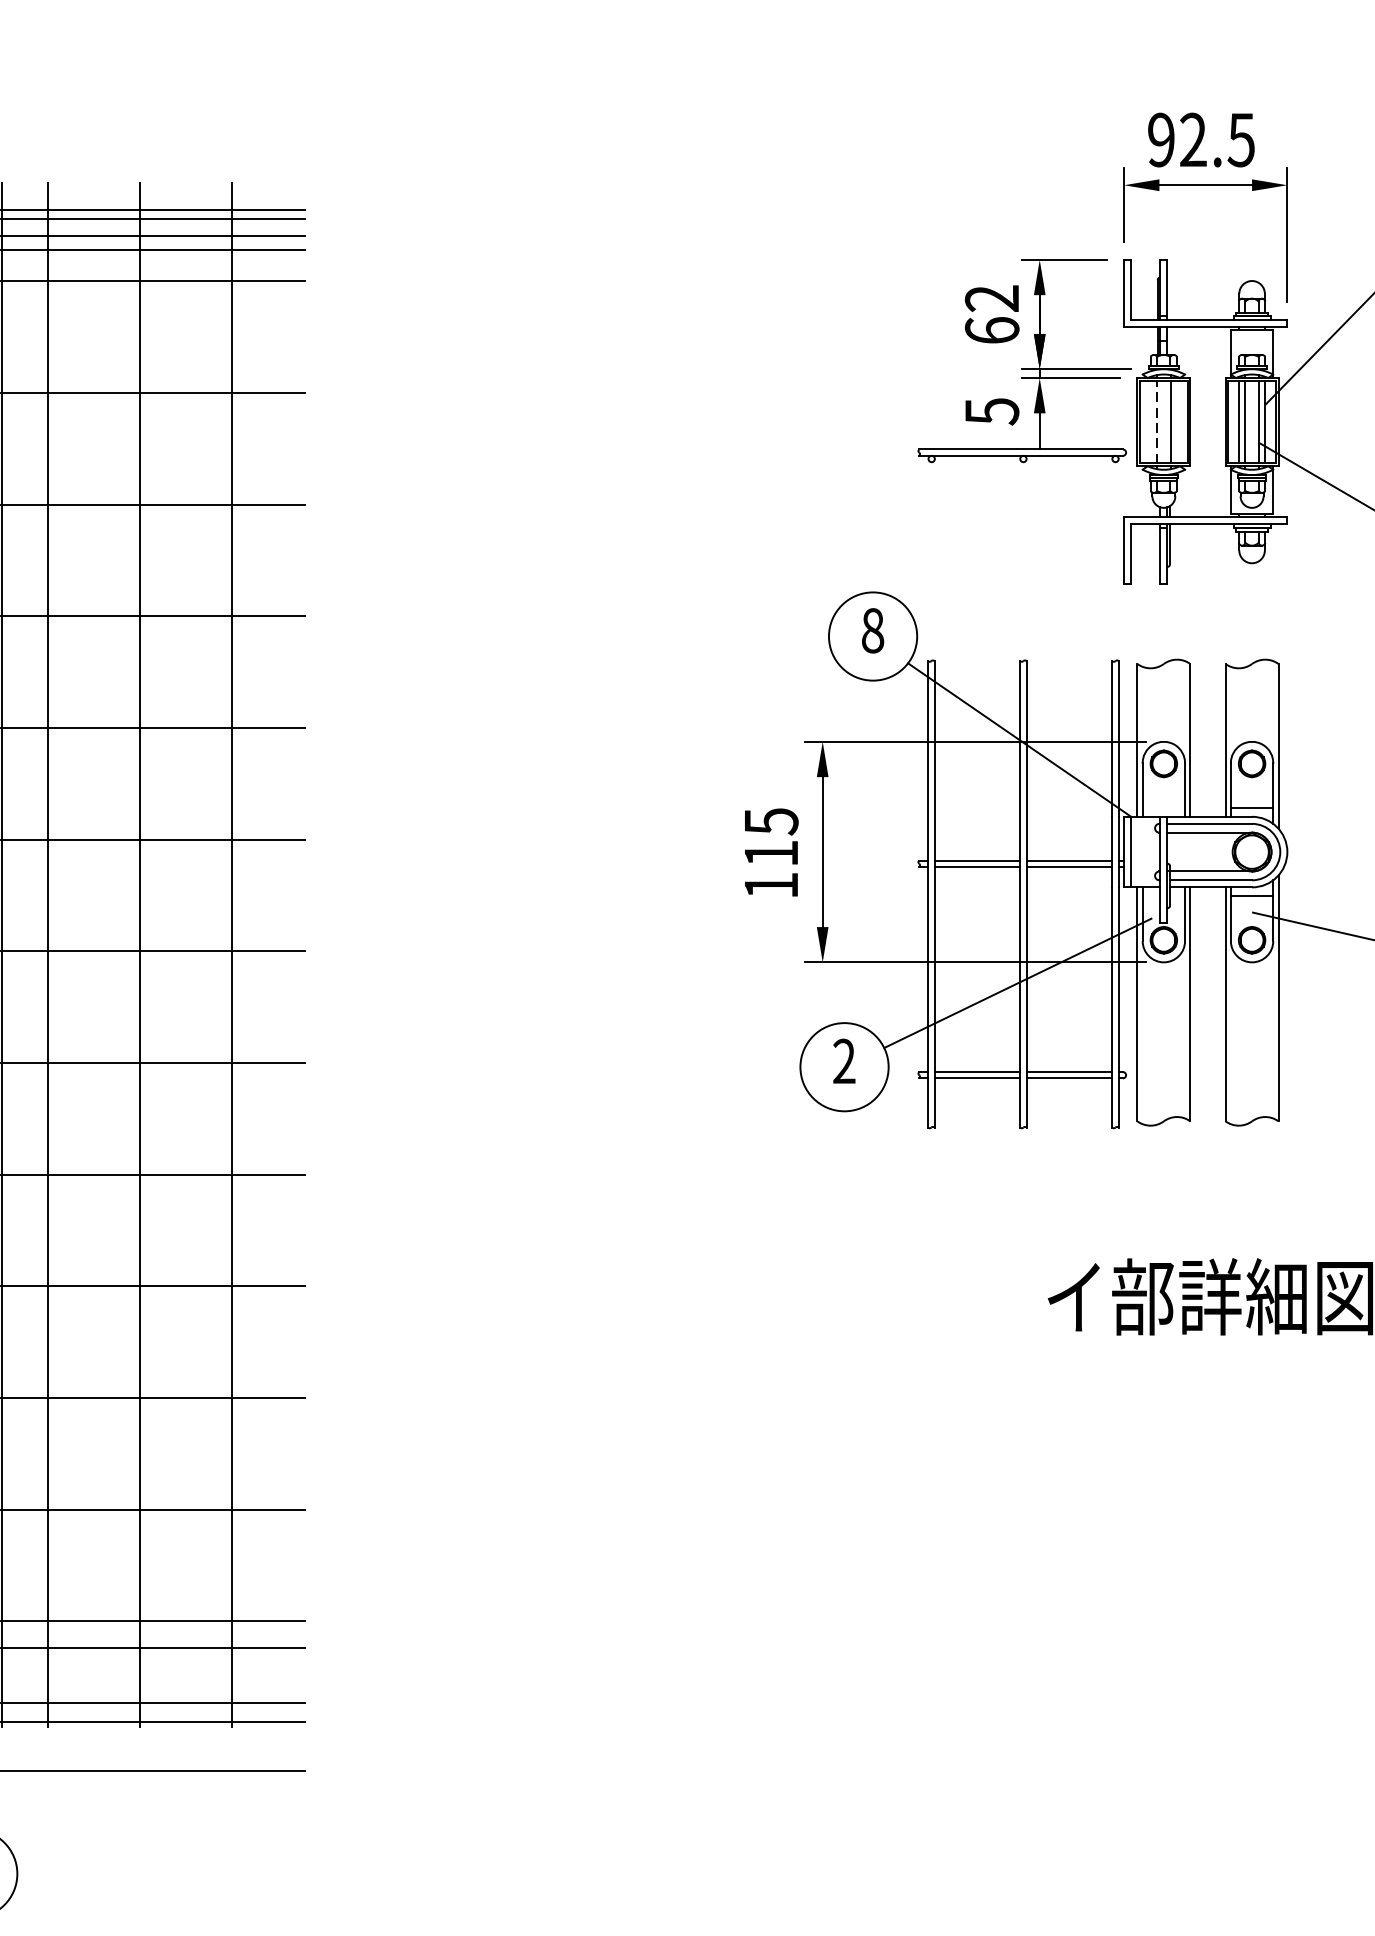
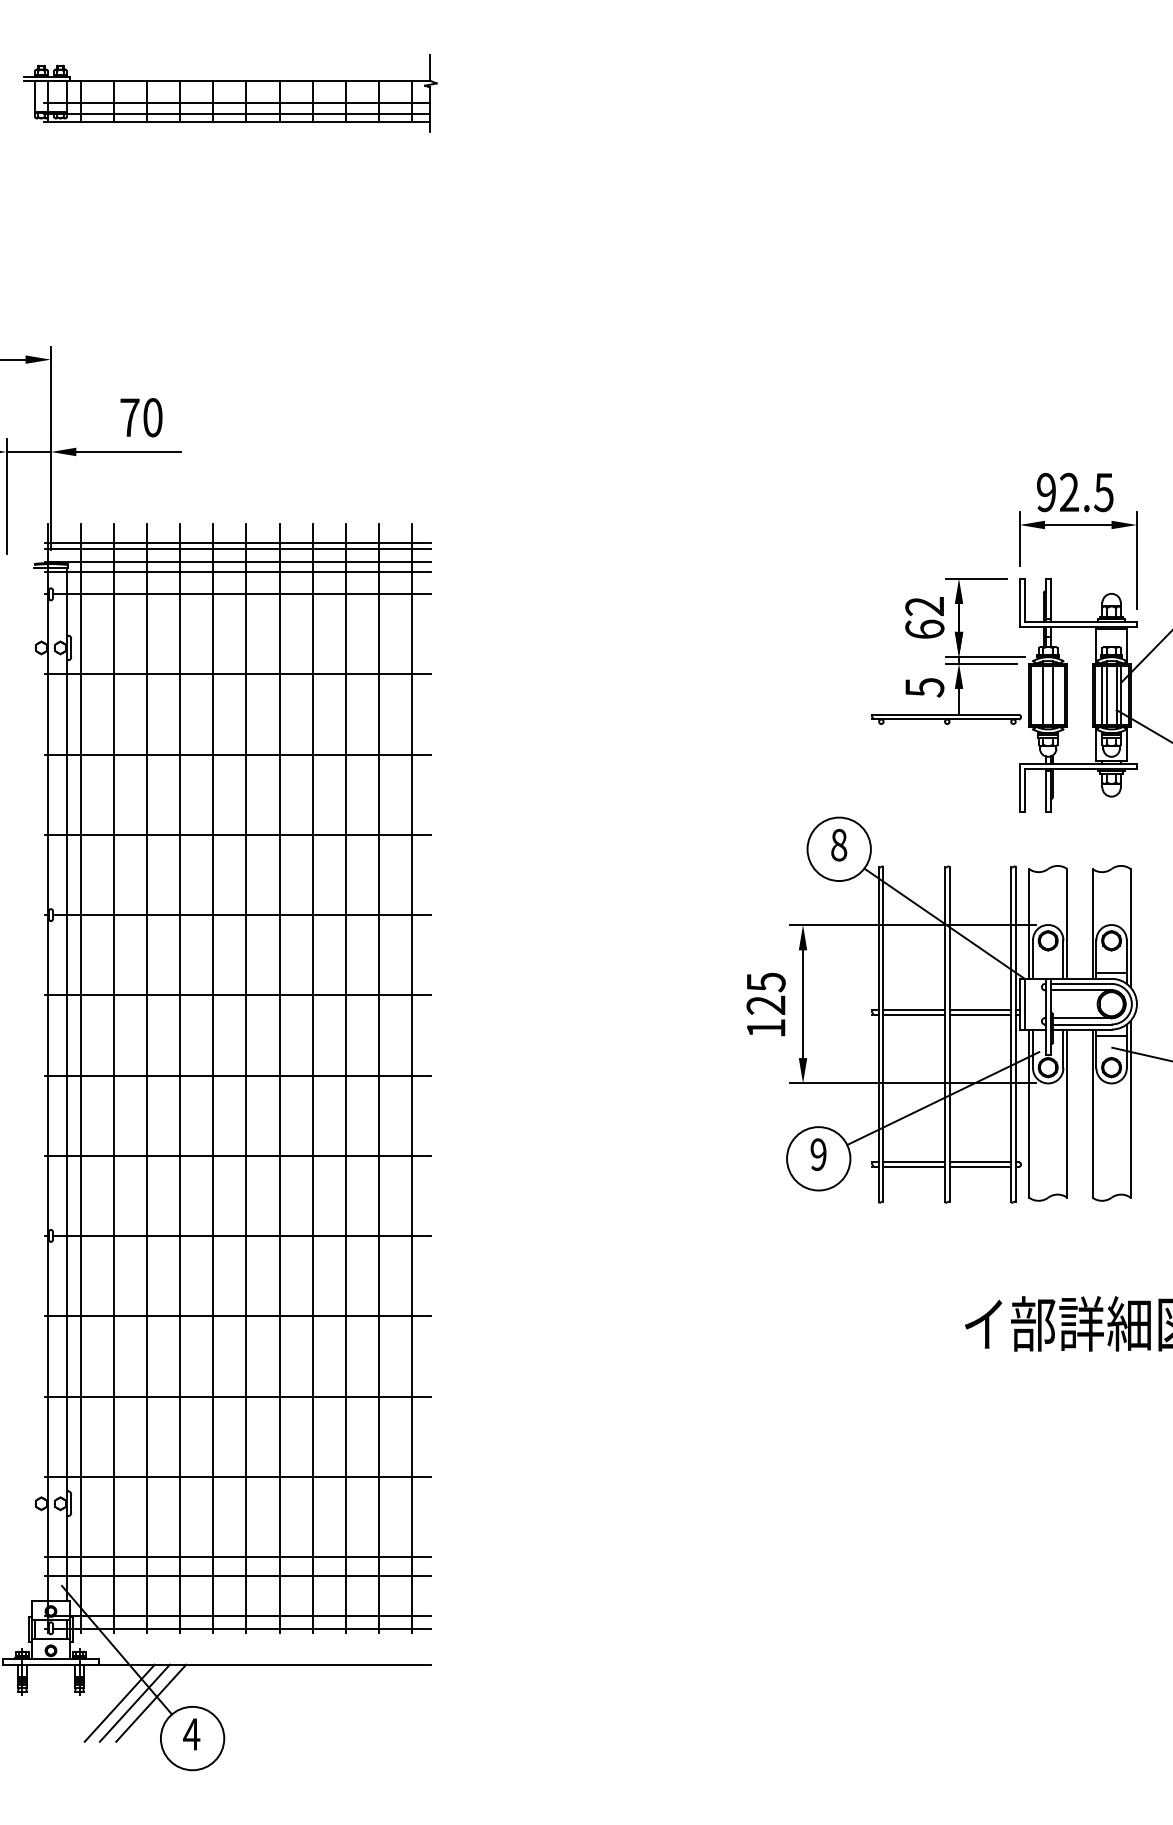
line: (1157, 422) -> (1043, 695), dashed -> solid
text: (770, 852) -> (765, 1004), 115 -> 125
line: (94, 955) -> (279, 1078), added
line: (186, 955) -> (345, 1078), added
line: (277, 955) -> (411, 1078), added
text: (844, 1061) -> (818, 1154), 2 -> 9

